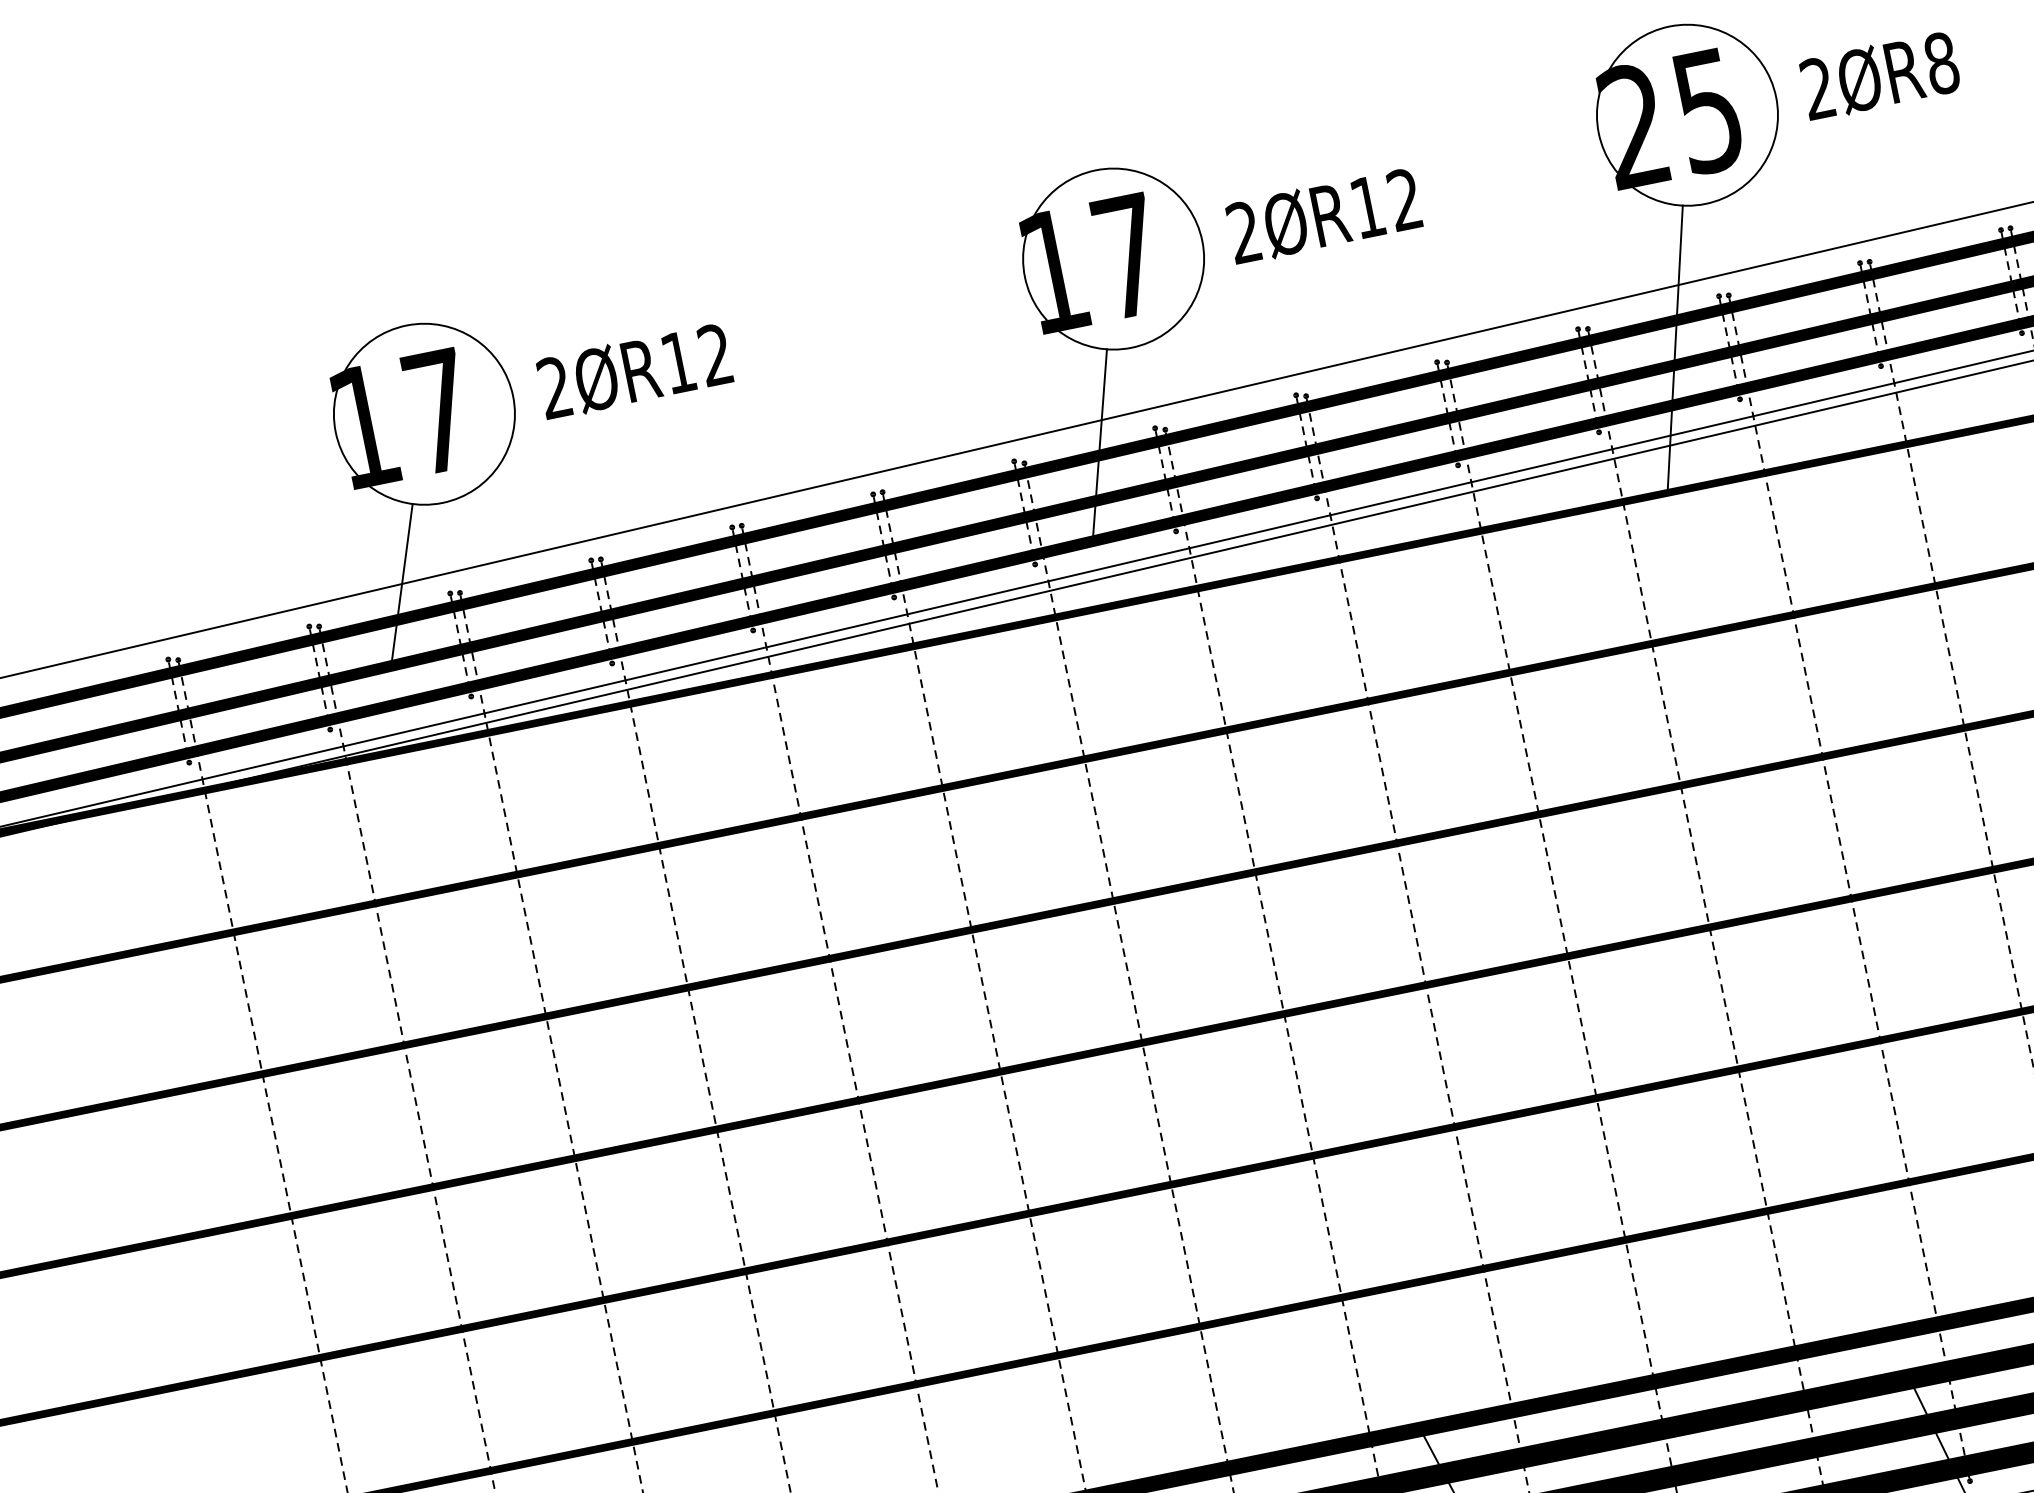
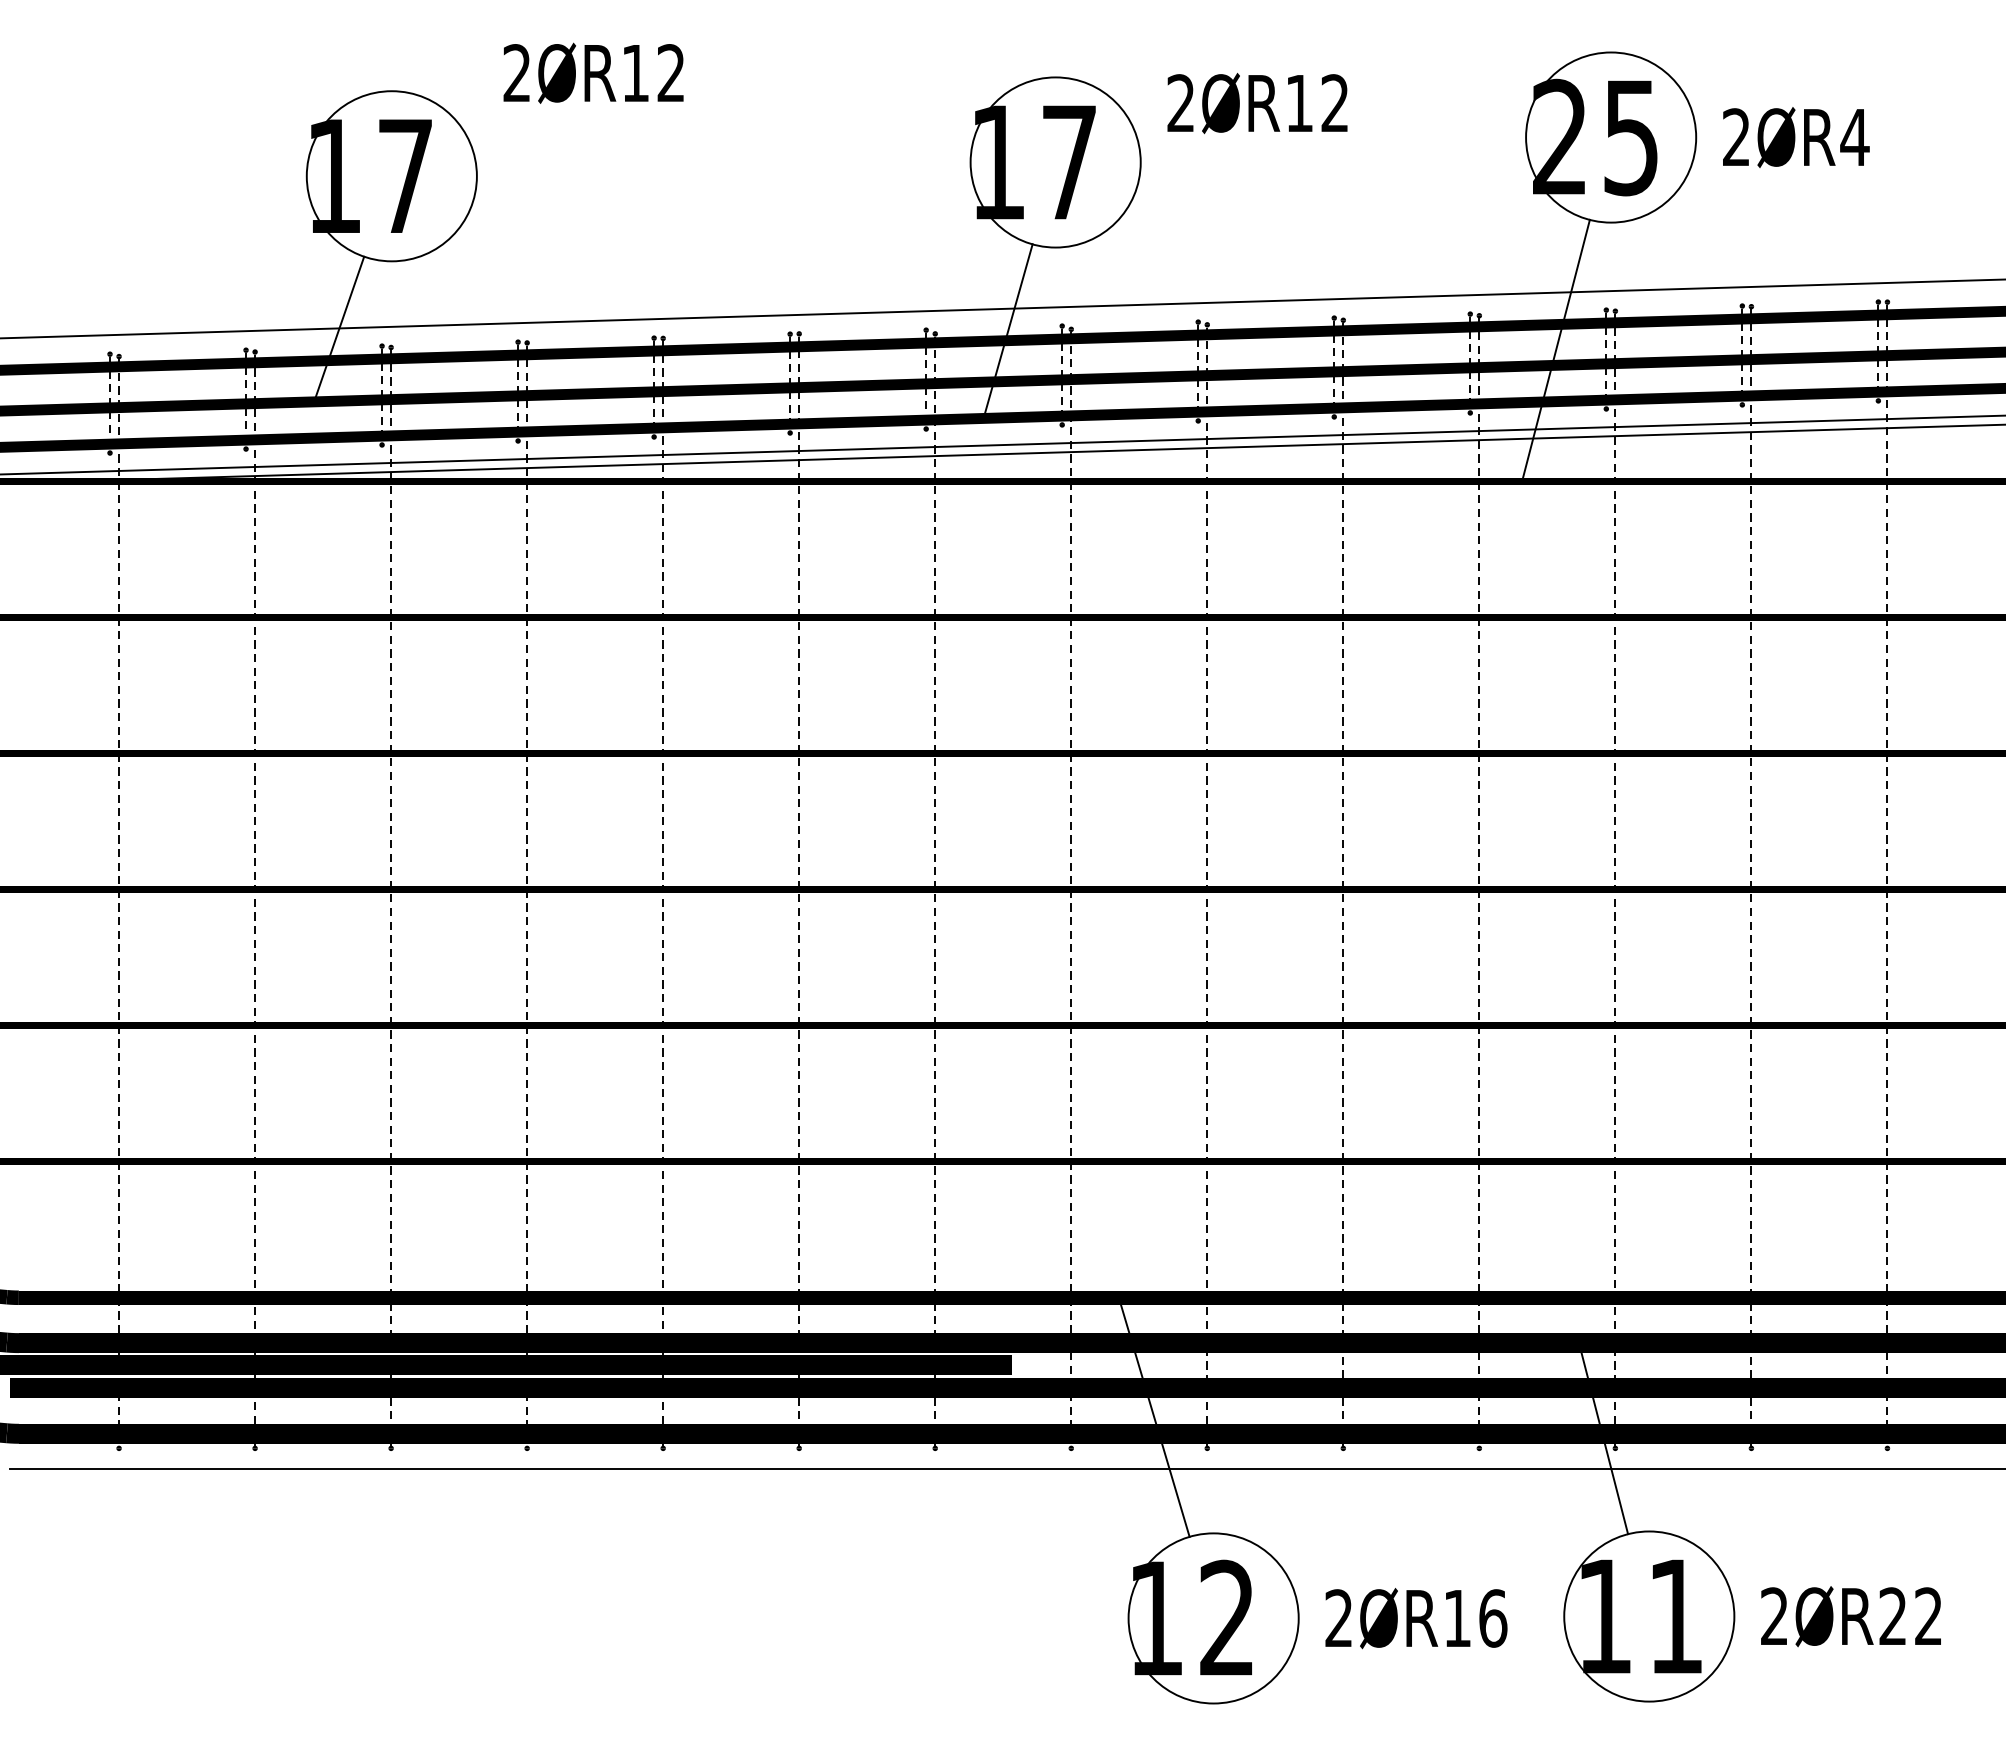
text: (1941, 63) -> (1854, 137), 2ØR8 -> 2ØR4
text: (1324, 216) -> (1257, 103), moved
text: (634, 370) -> (593, 72), moved

